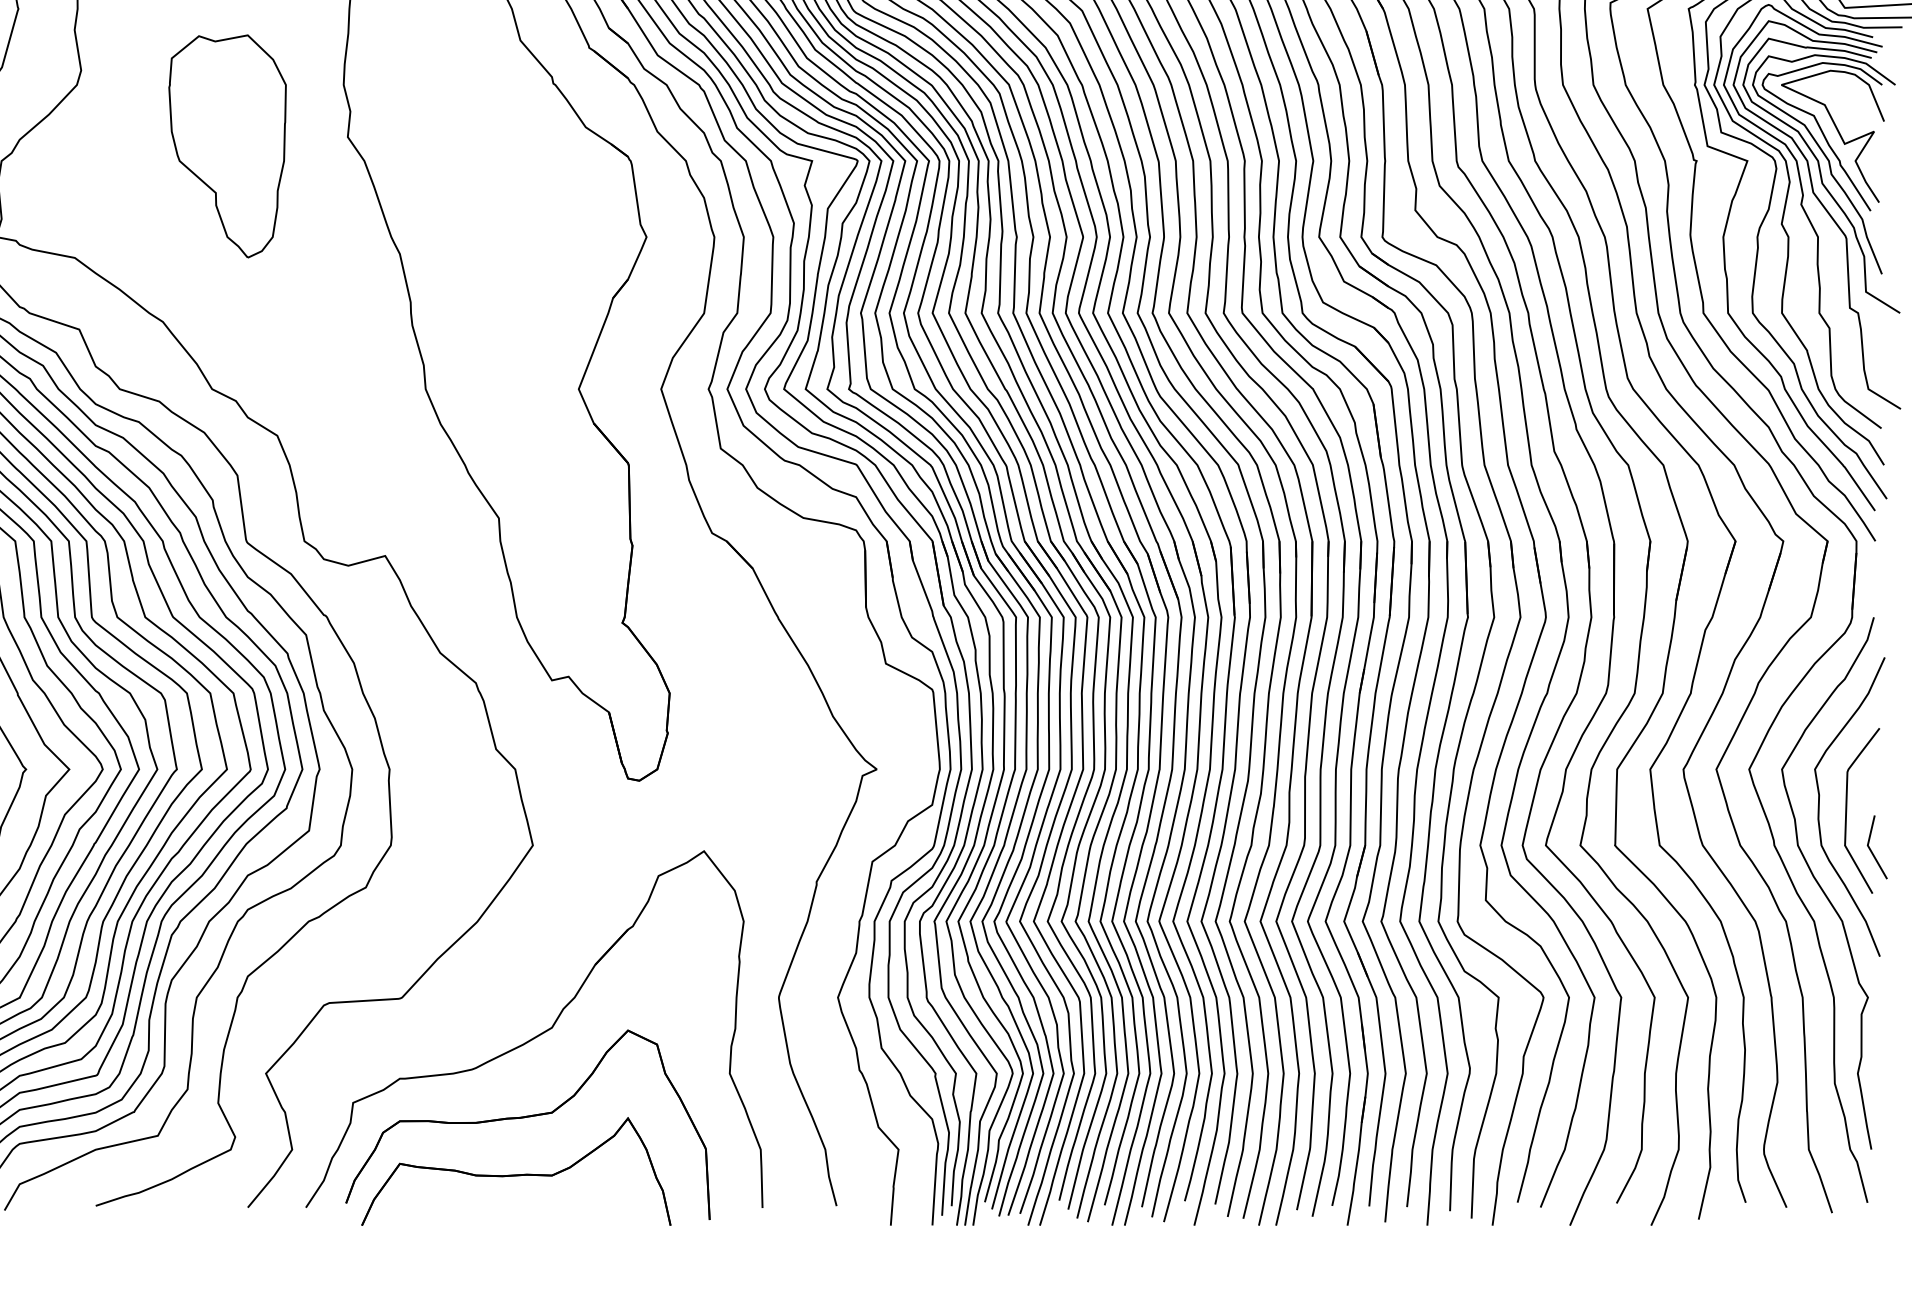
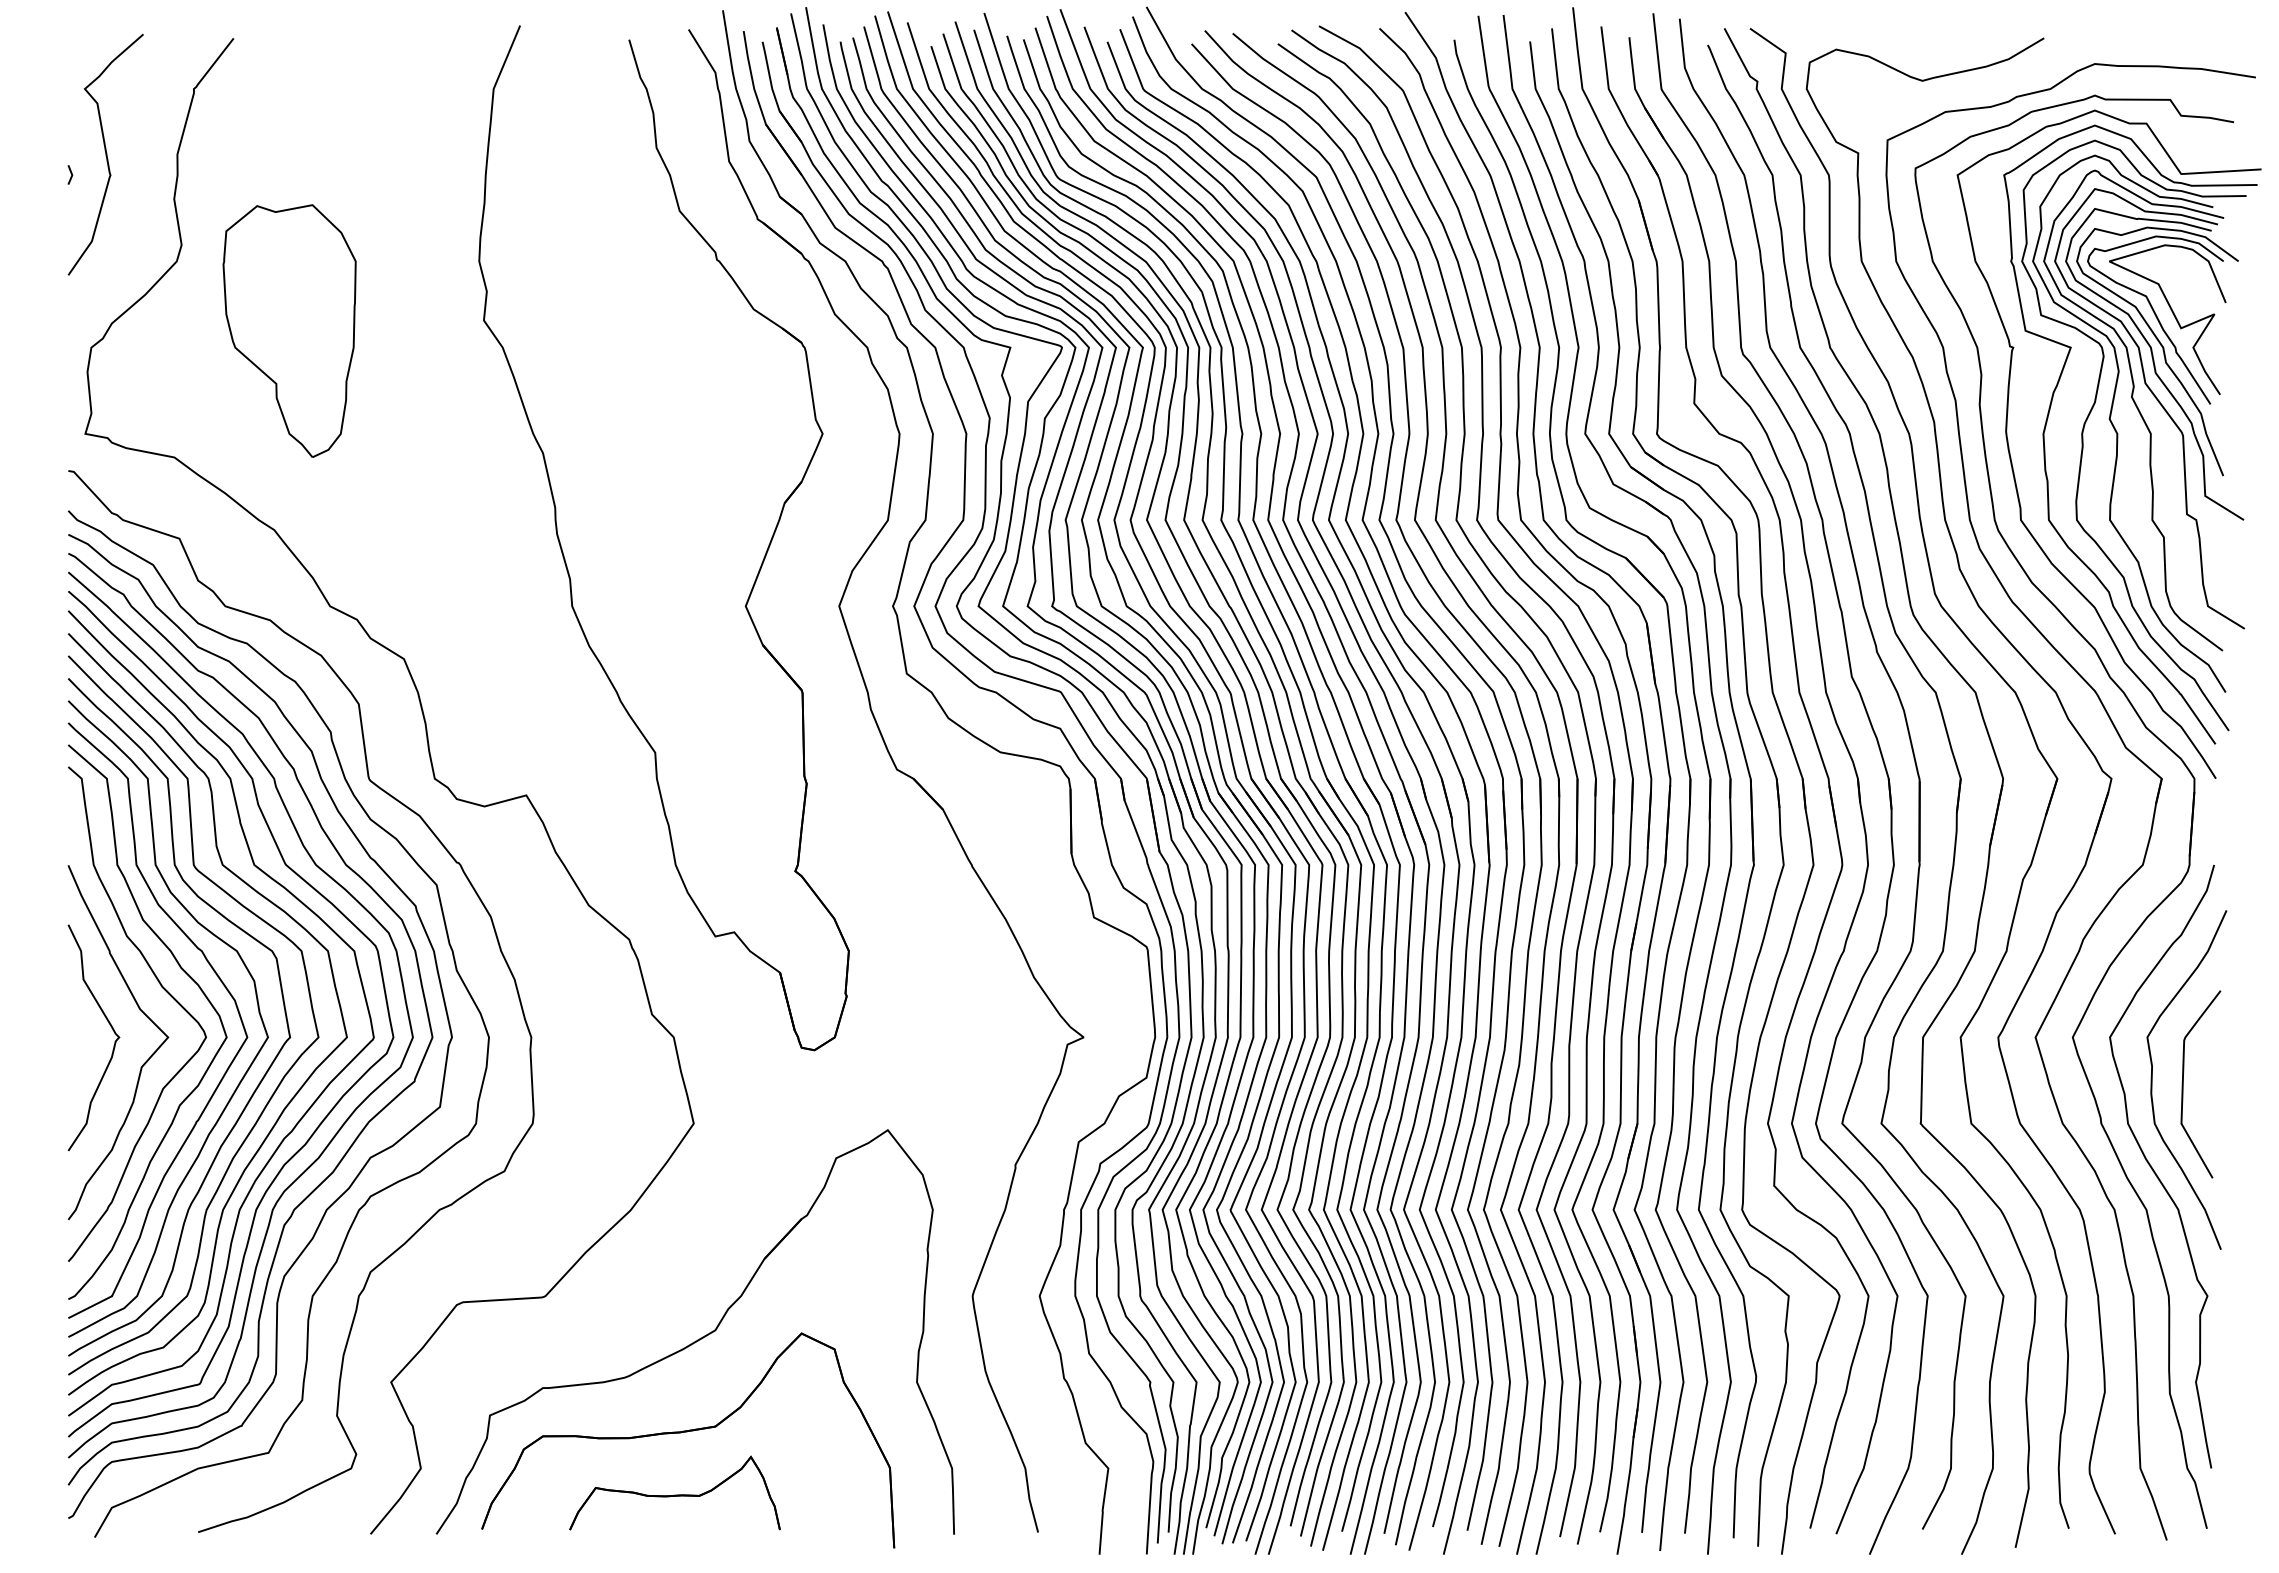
part: (227, 145) -> (289, 330), moved
line: (1871, 849) -> (2211, 1128), removed
part: (515, 1170) -> (674, 1492), size x0.6

